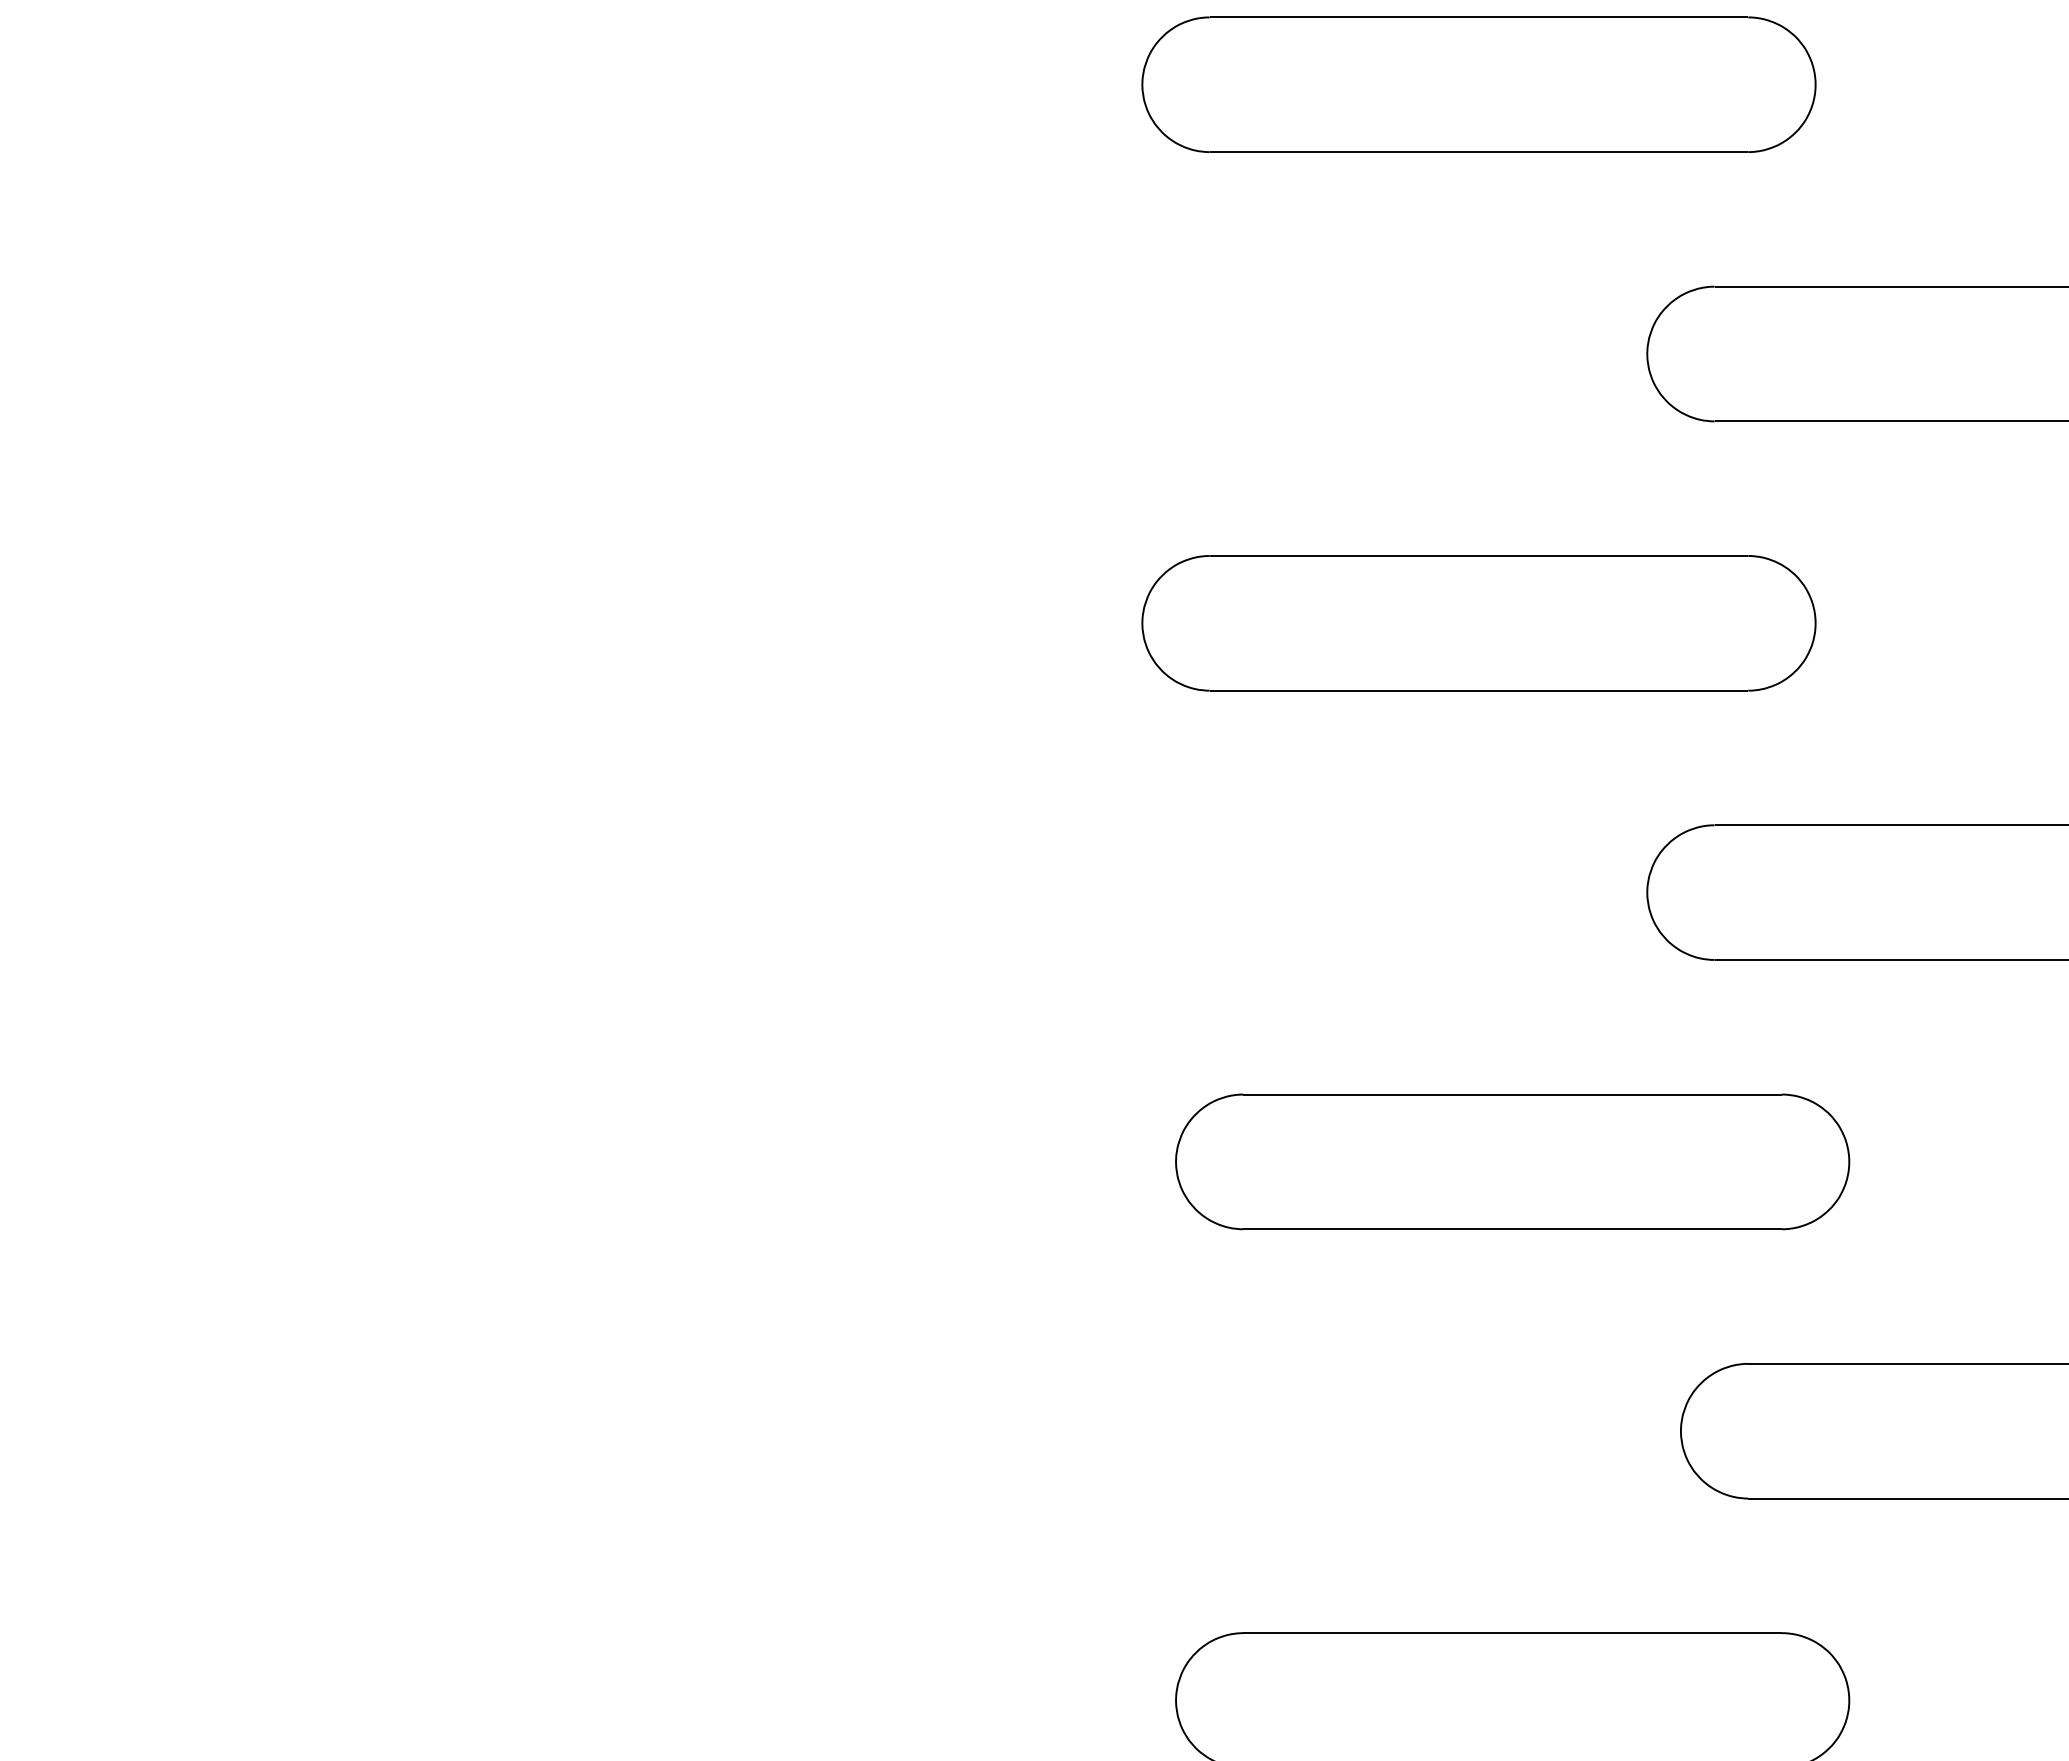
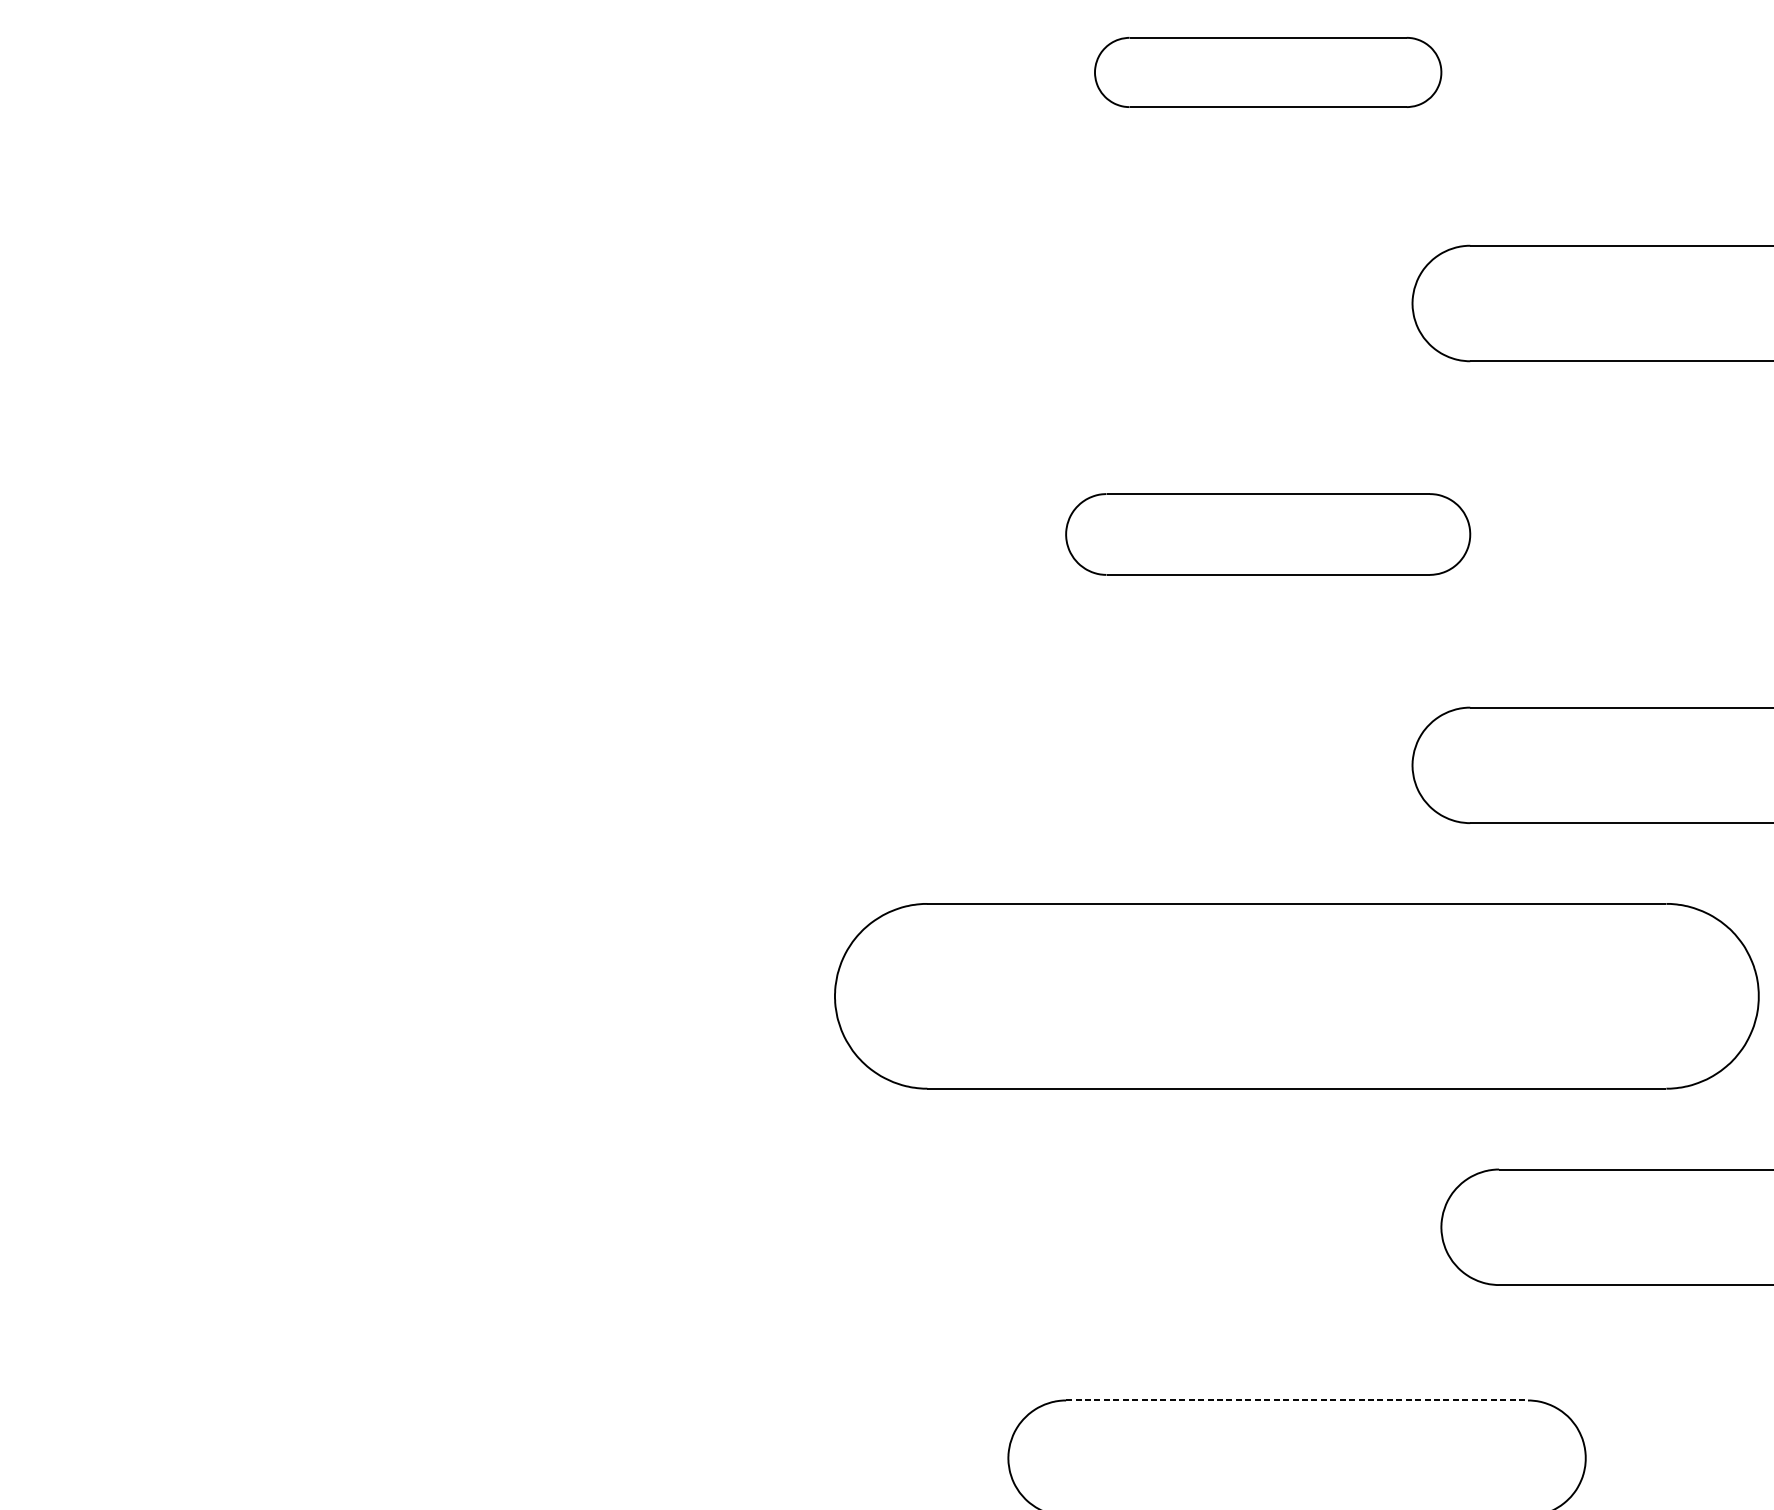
part: (1478, 84) -> (1267, 72), size x0.6
part: (1478, 623) -> (1267, 534), size x0.7
part: (1512, 1161) -> (1296, 995), size x1.6
line: (1513, 1633) -> (1297, 1400), solid -> dashed

